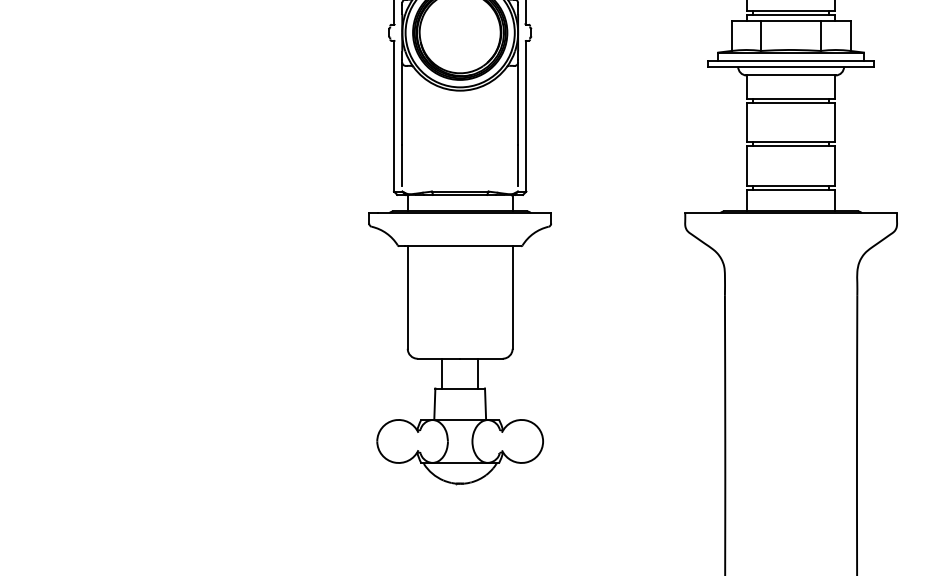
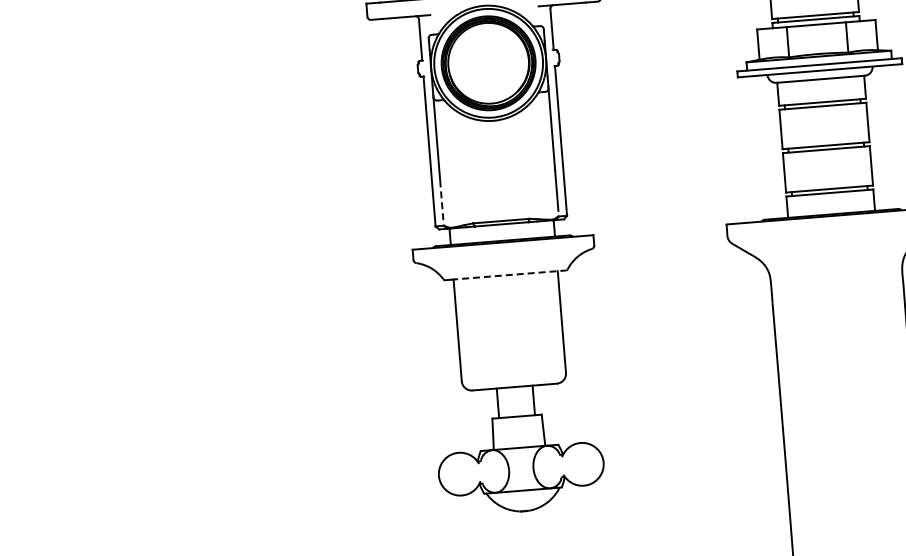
line: (402, 165) -> (441, 199), solid -> dashed
line: (463, 246) -> (508, 275), solid -> dashed

